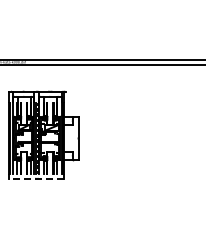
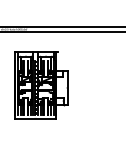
line: (36, 179) -> (35, 119), dashed -> solid

